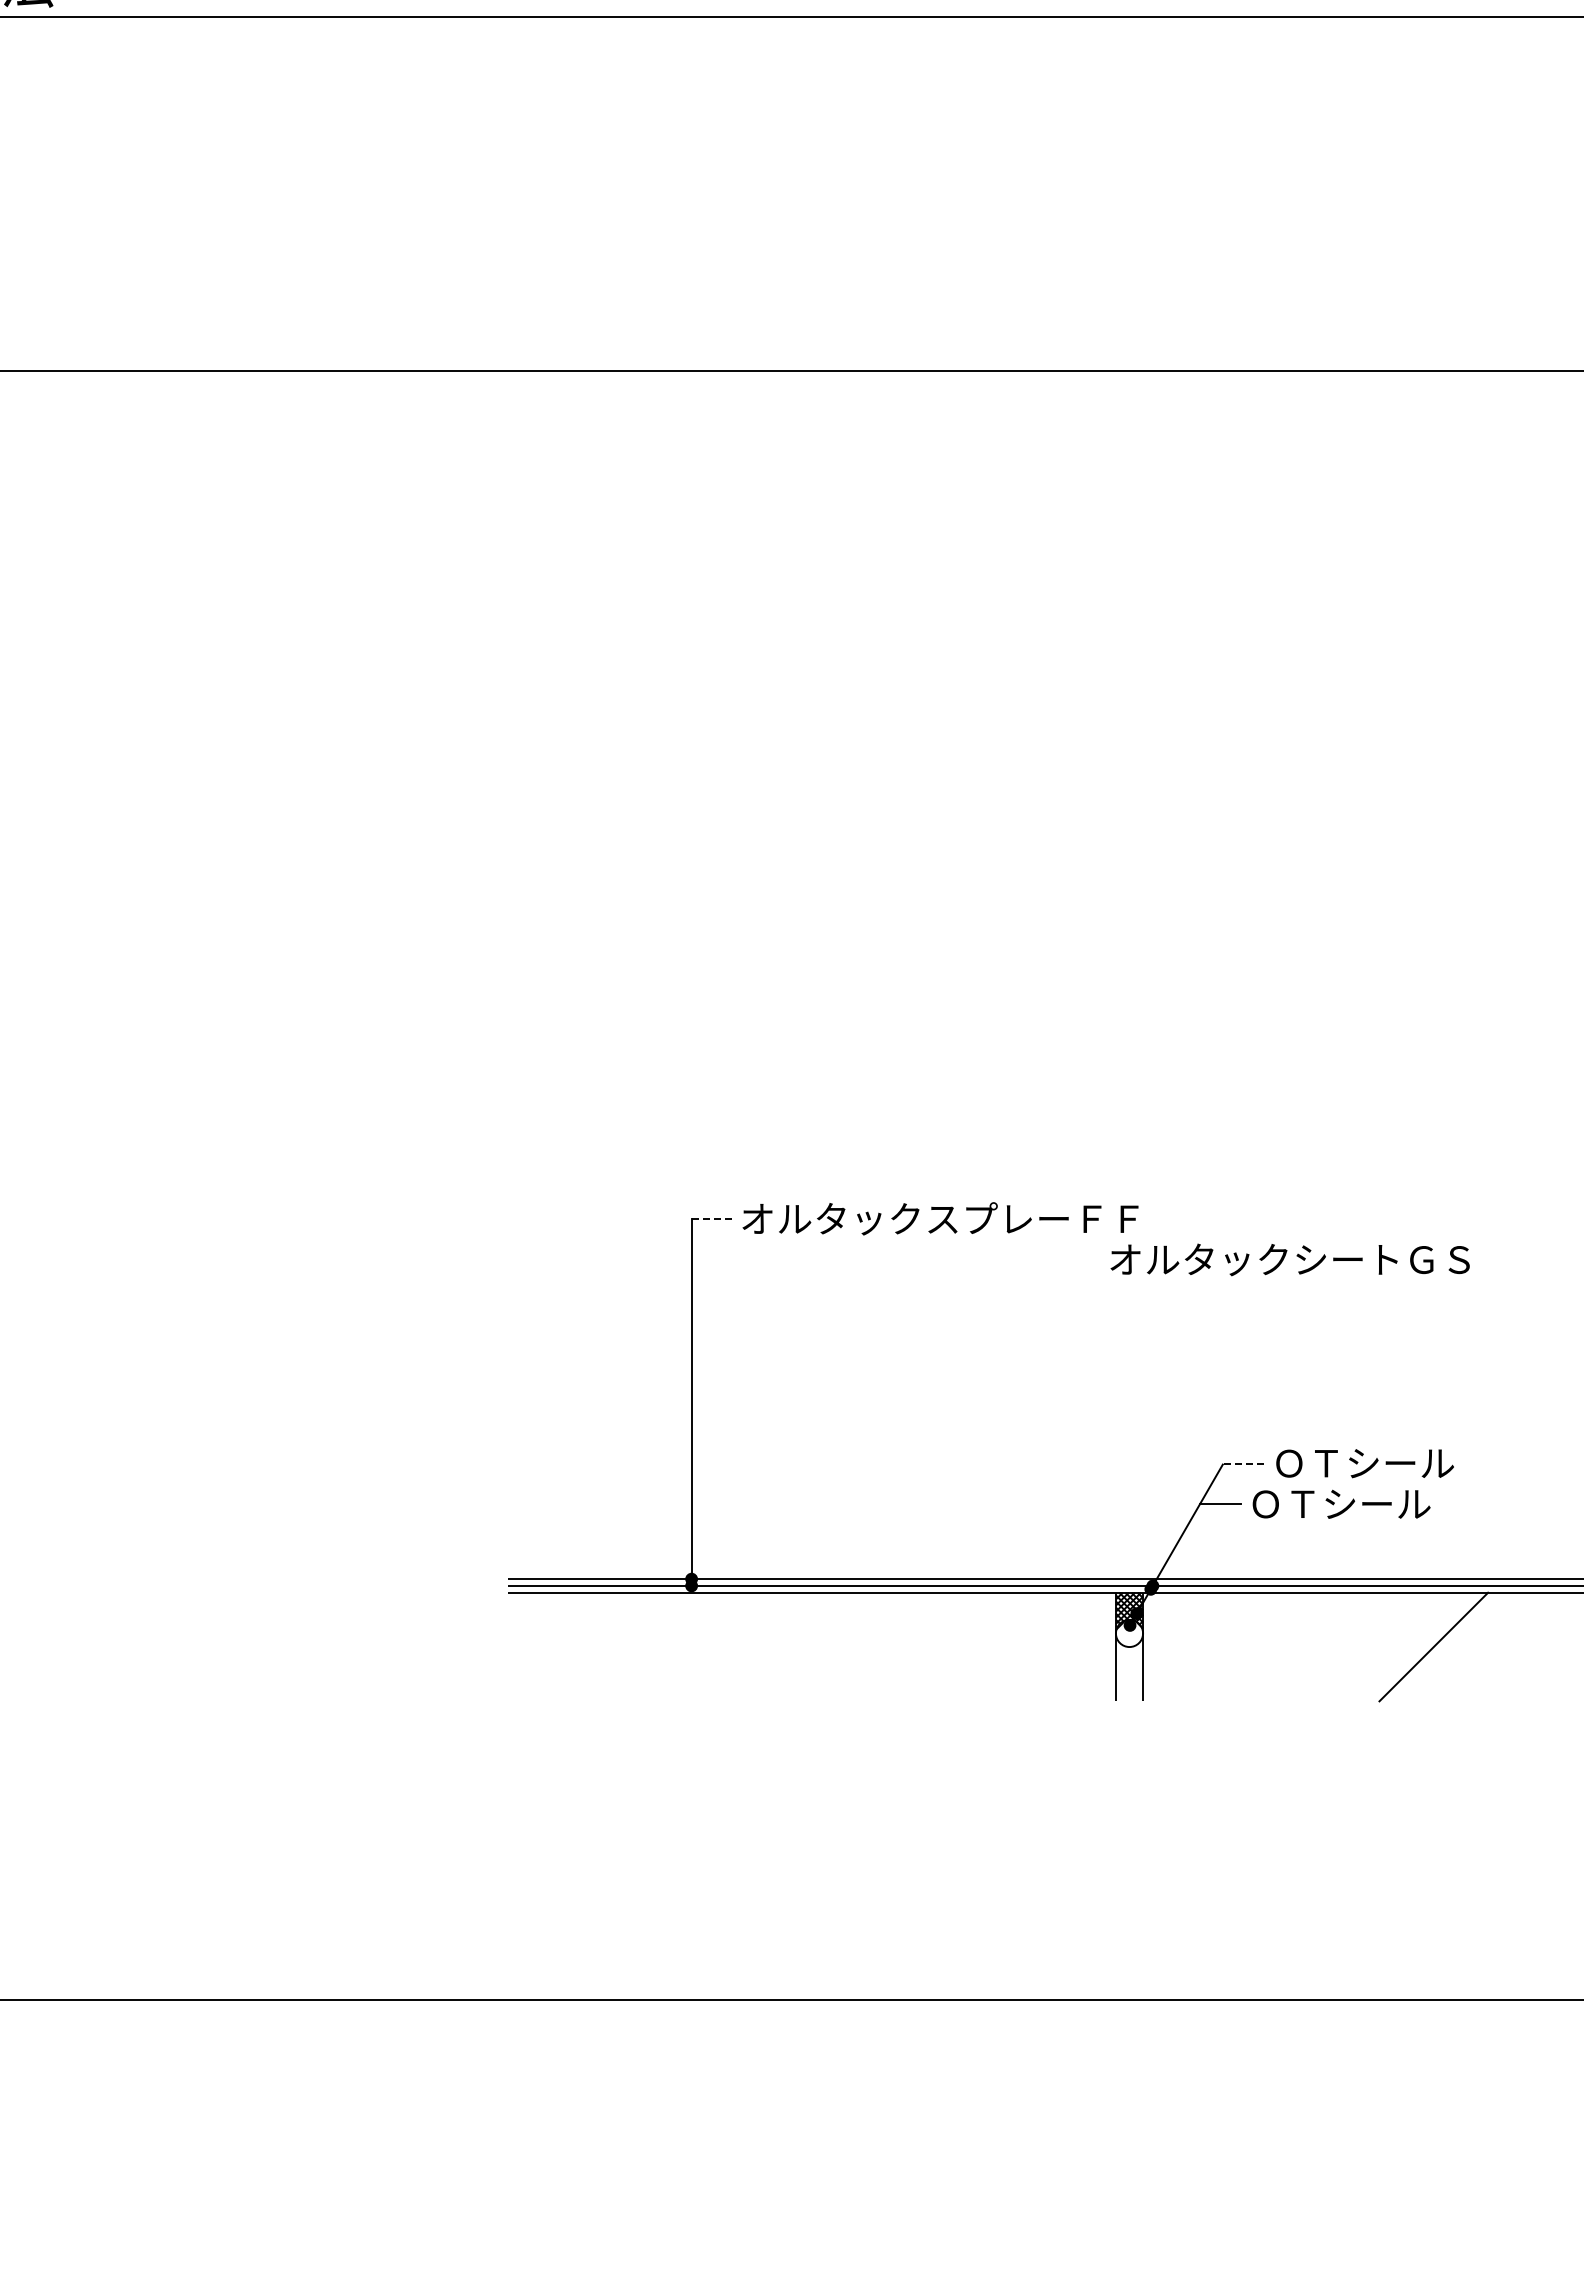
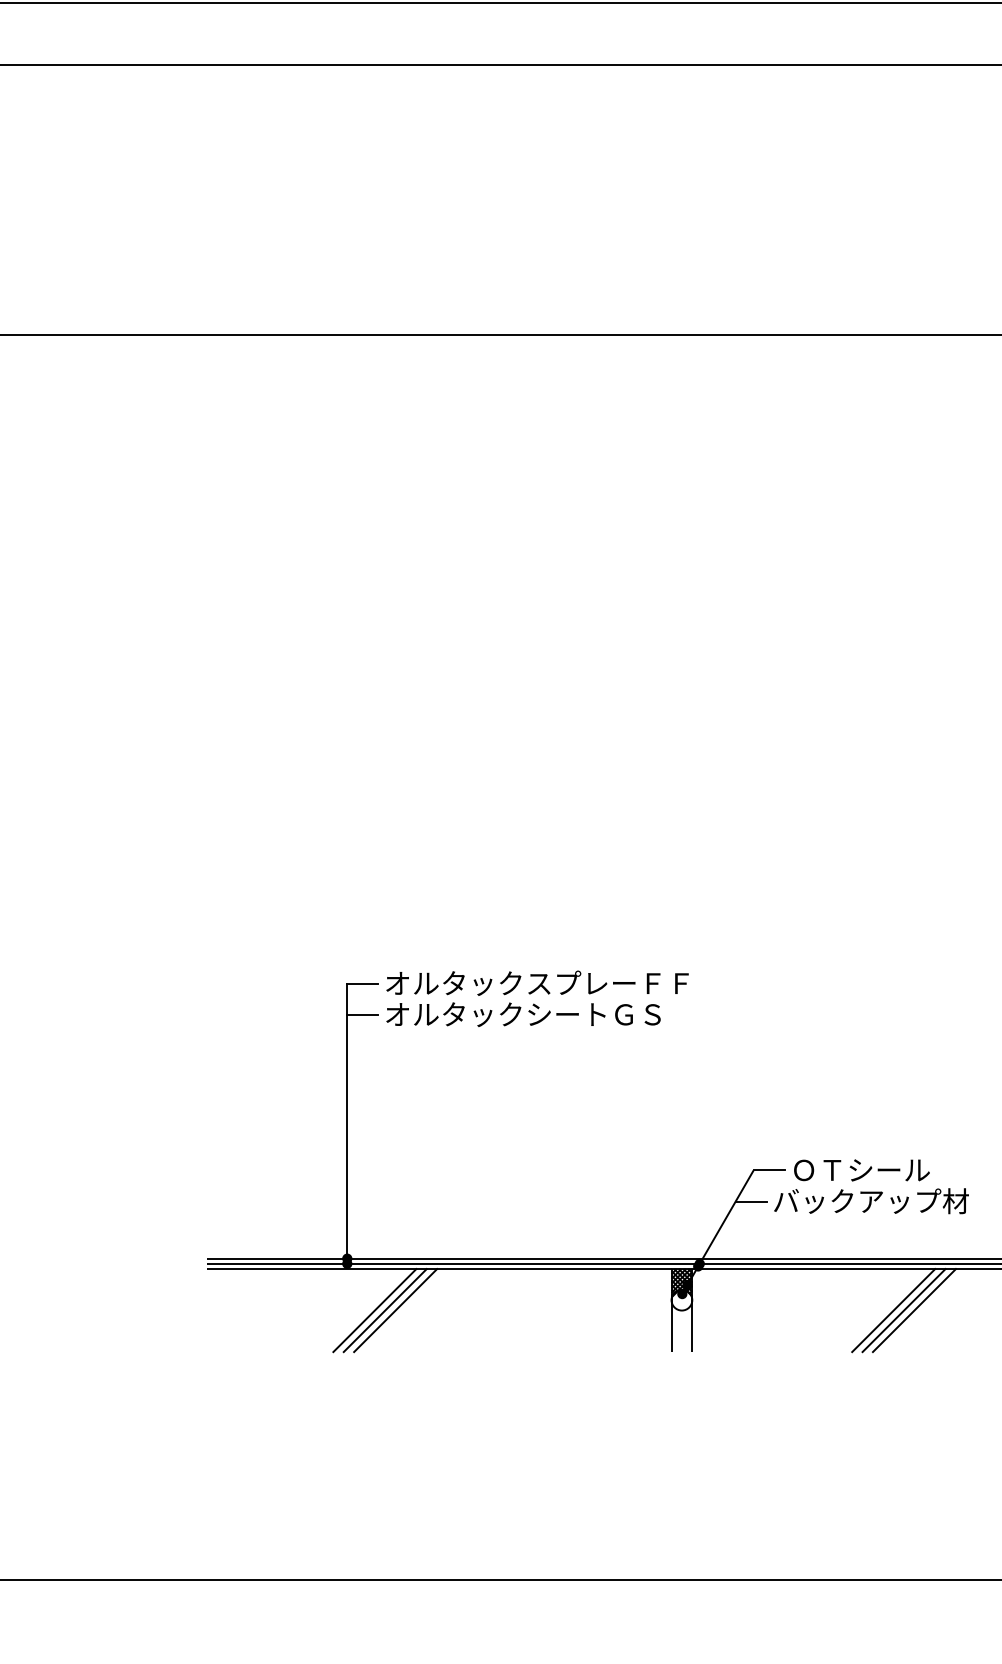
line: (711, 1219) -> (362, 983), dashed -> solid
text: (1289, 1259) -> (522, 1014), moved
line: (711, 1260) -> (362, 1015), added
line: (1243, 1463) -> (769, 1170), dashed -> solid
text: (1377, 1503) -> (871, 1200), ＯＴシール -> バックアップ材
line: (727, 1646) -> (374, 1310), added
line: (741, 1646) -> (385, 1310), added
line: (754, 1646) -> (395, 1310), added
line: (1406, 1646) -> (893, 1310), added
line: (1419, 1646) -> (903, 1310), added

